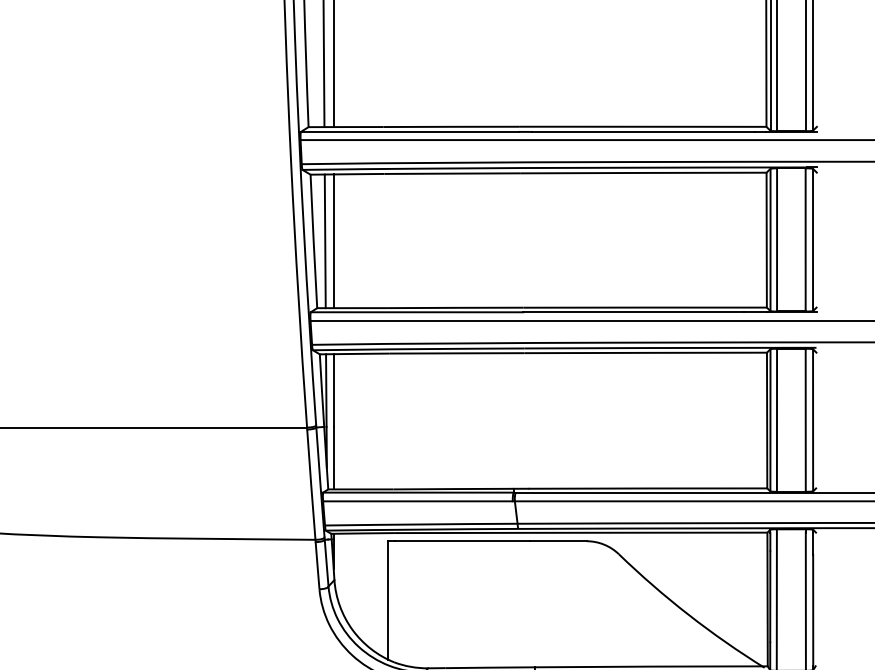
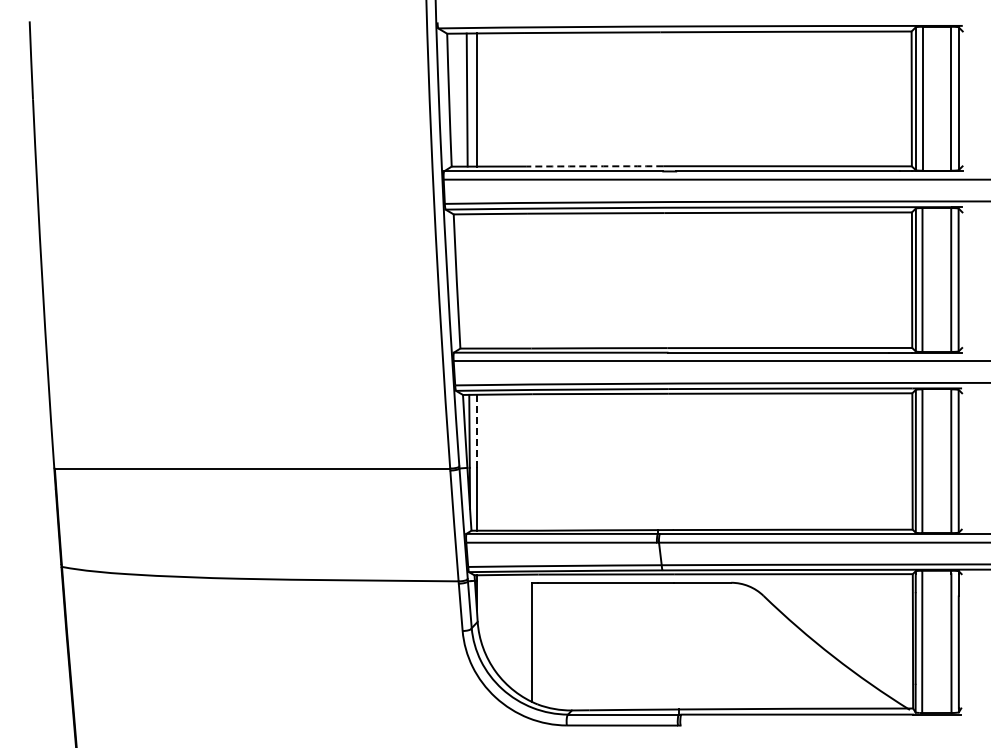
arc: (451, 126) -> (595, 166), solid -> dashed
line: (324, 241) -> (467, 281), removed
line: (333, 241) -> (476, 281), removed
line: (333, 390) -> (476, 431), solid -> dashed

